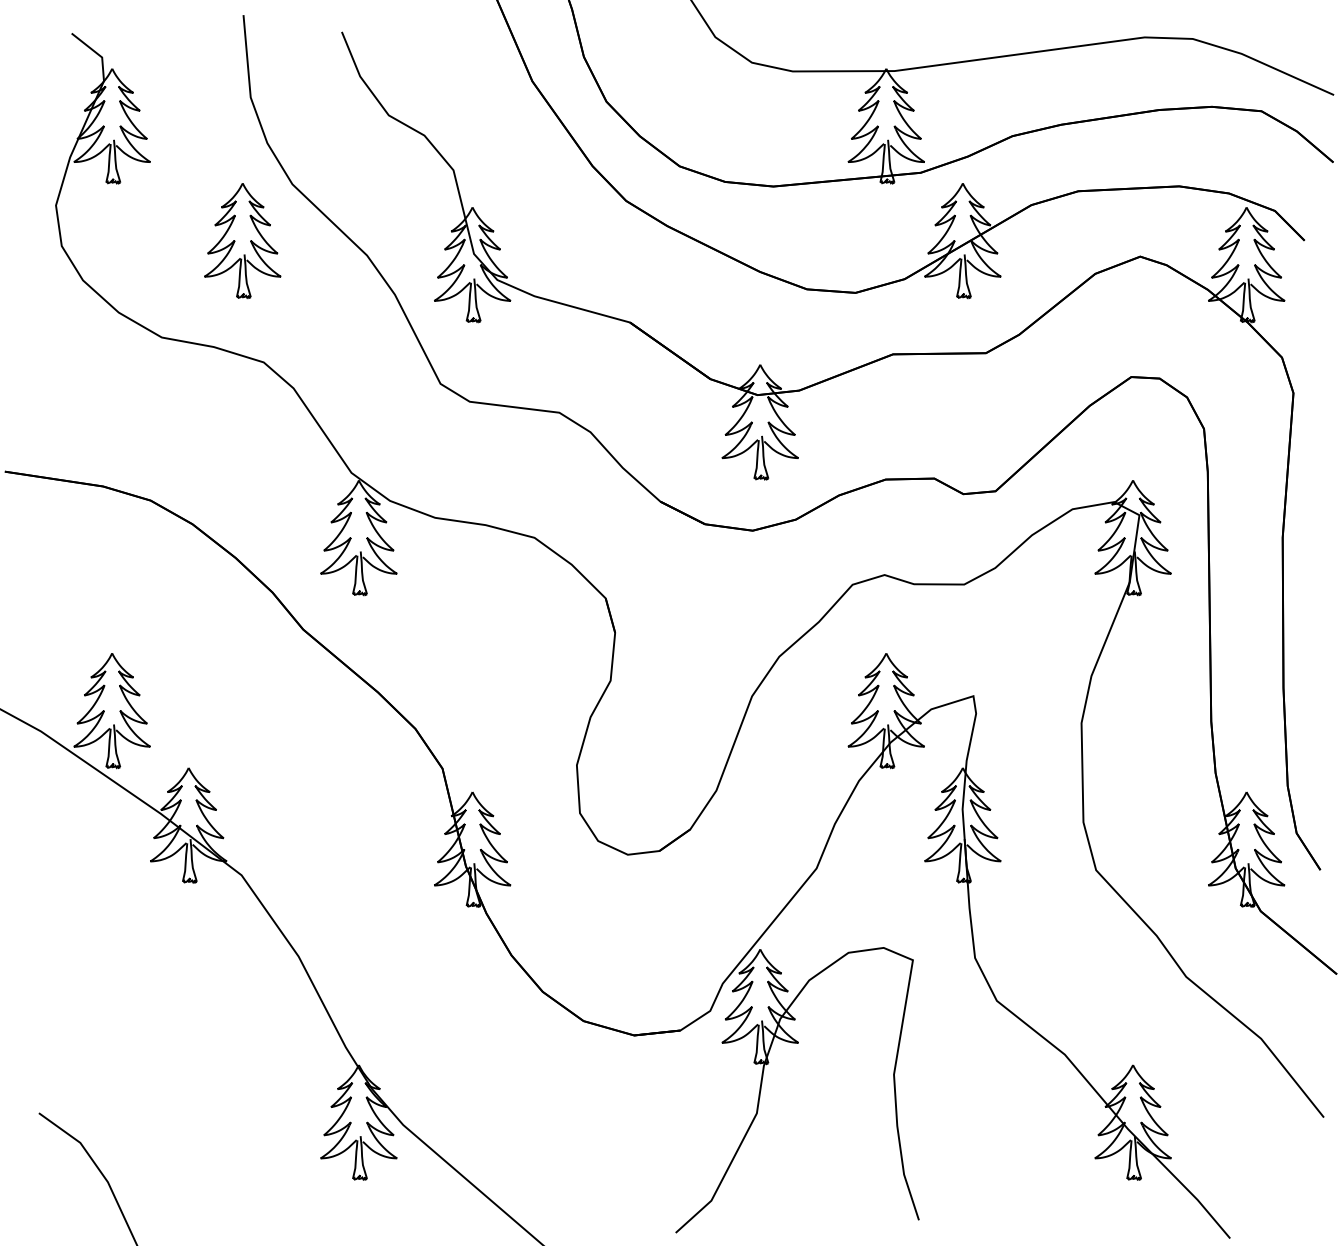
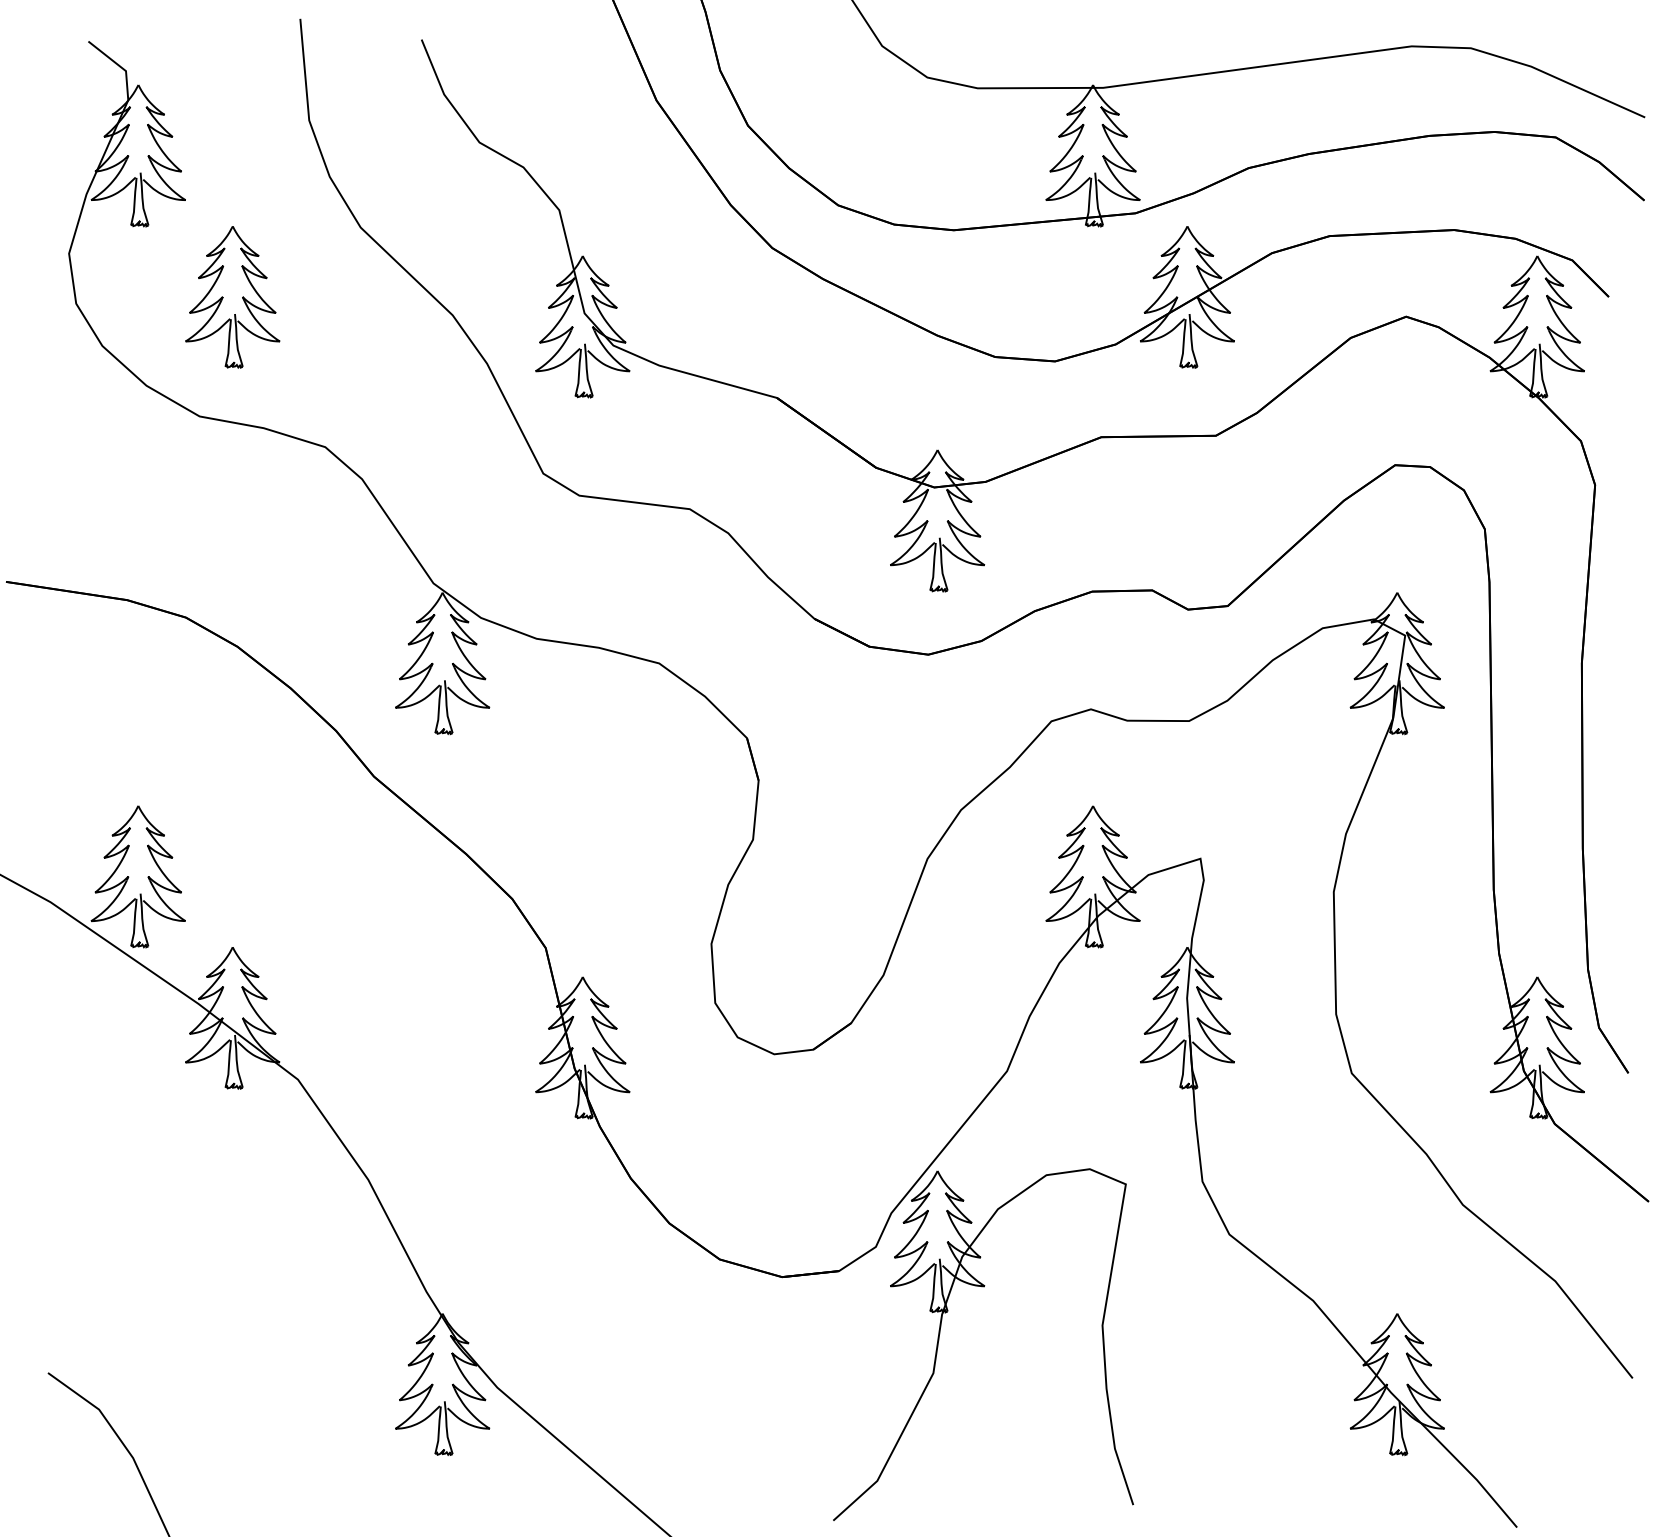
part: (242, 241) -> (232, 298), moved

